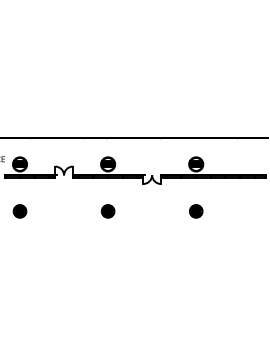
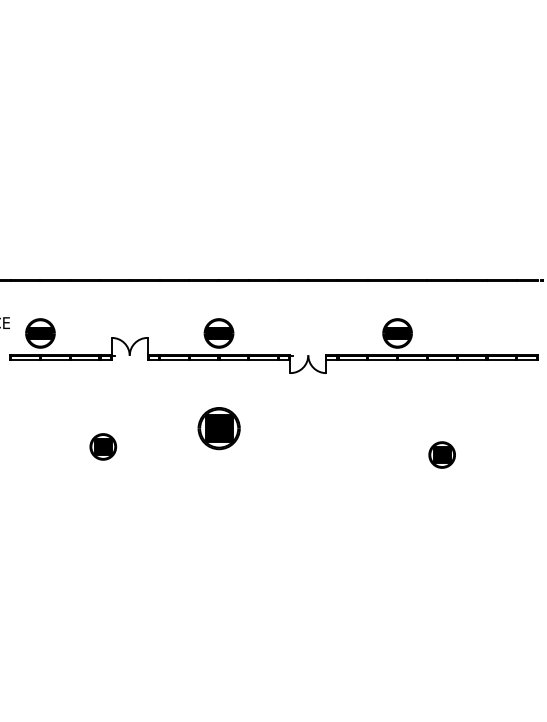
part: (19, 211) -> (102, 447), moved
part: (107, 211) -> (217, 428), size x1.6
part: (196, 211) -> (442, 455), moved

